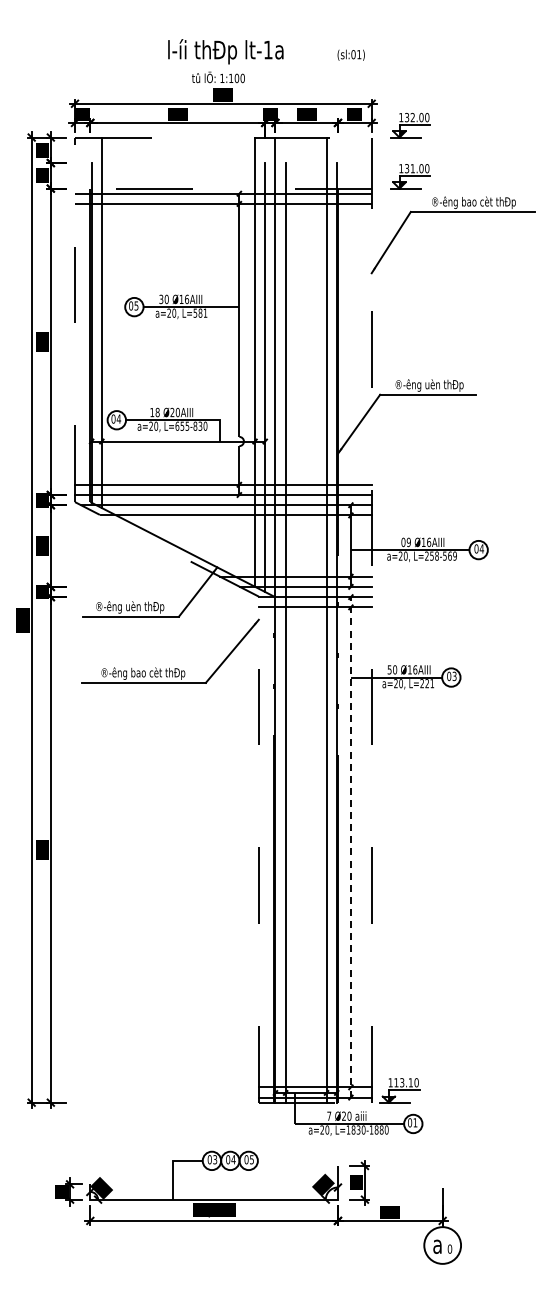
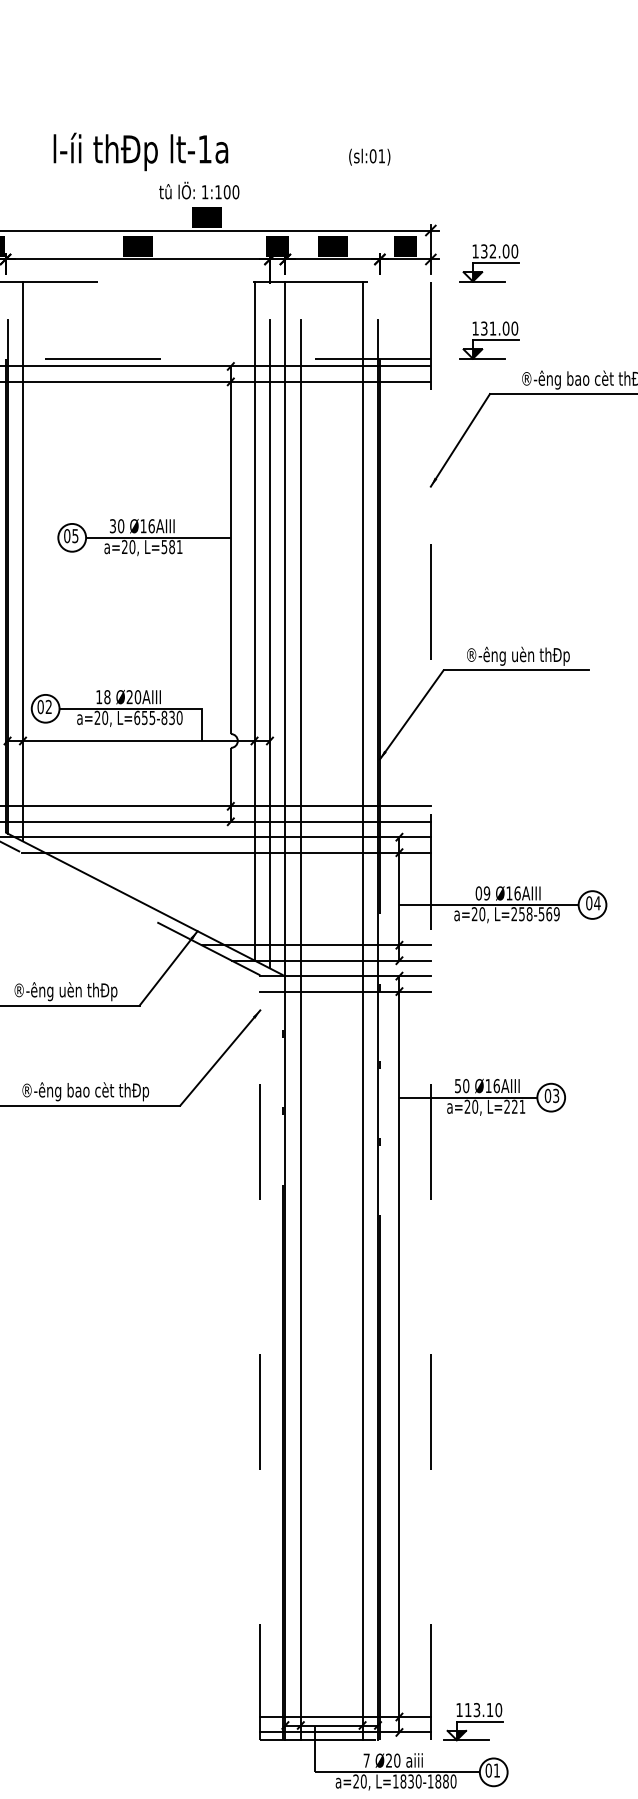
text: (225, 51) -> (140, 151), moved
text: (350, 54) -> (368, 156), moved
text: (118, 418) -> (48, 706), 04 -> 02
line: (350, 846) -> (398, 1352), dashed -> solid

